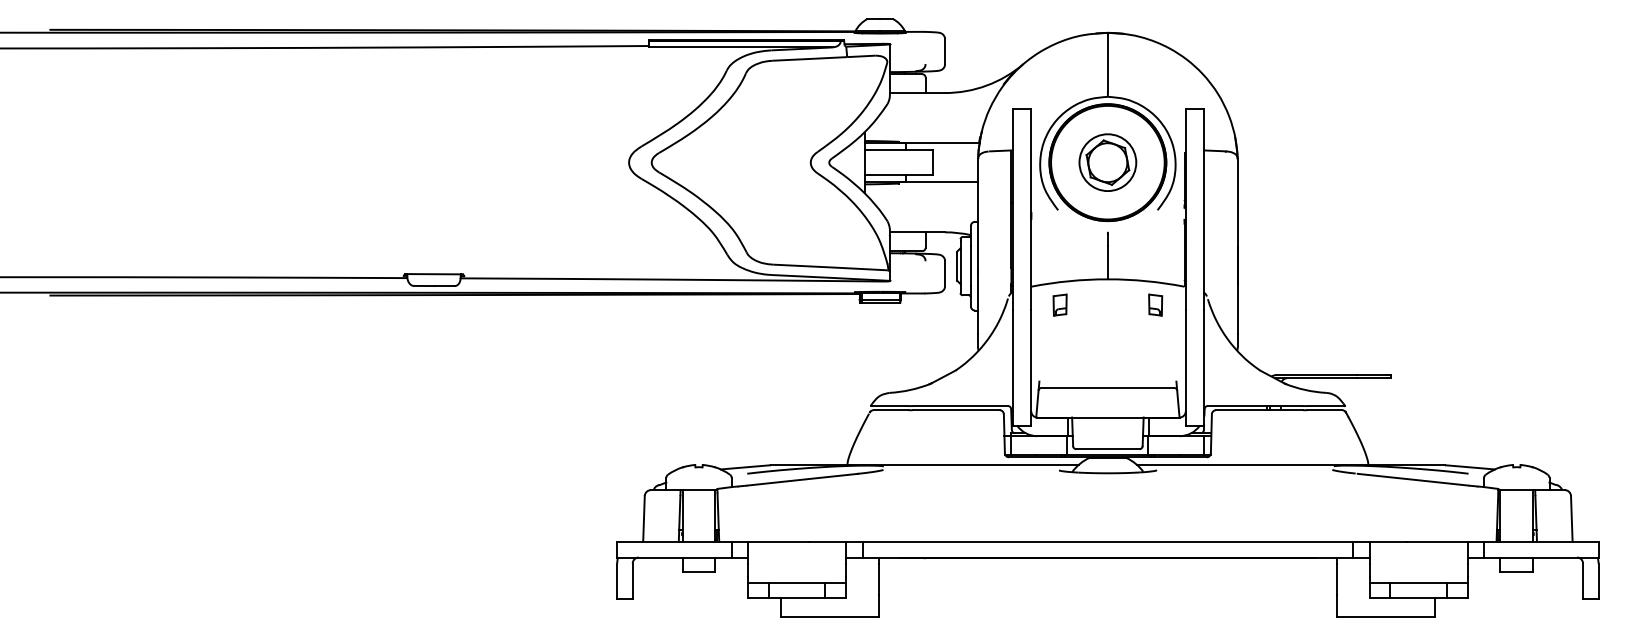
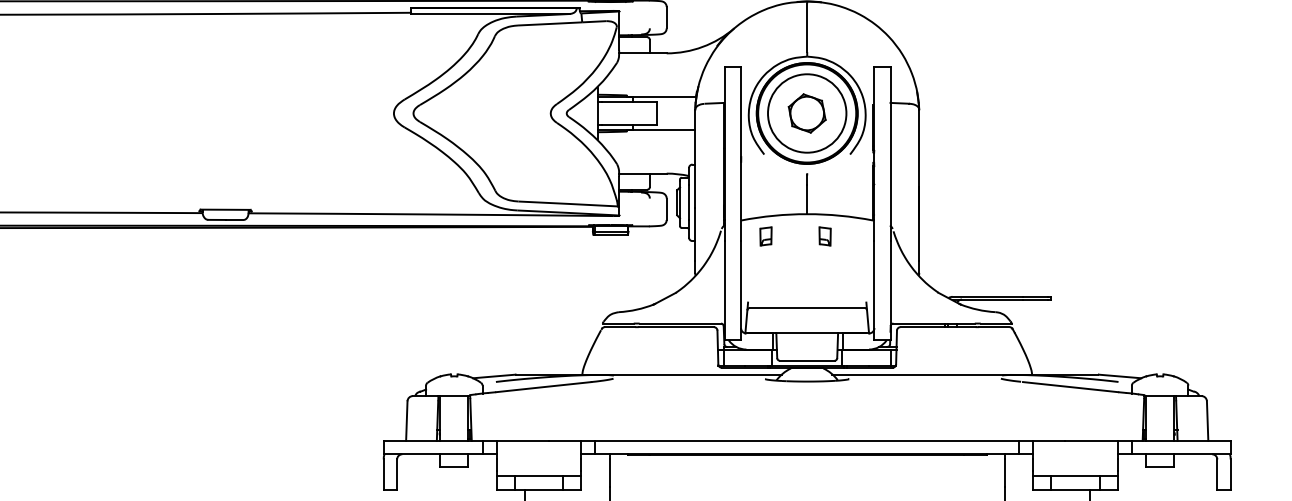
circle: (1107, 162) -> (806, 113), size x1.6
part: (1155, 304) -> (825, 235), moved

